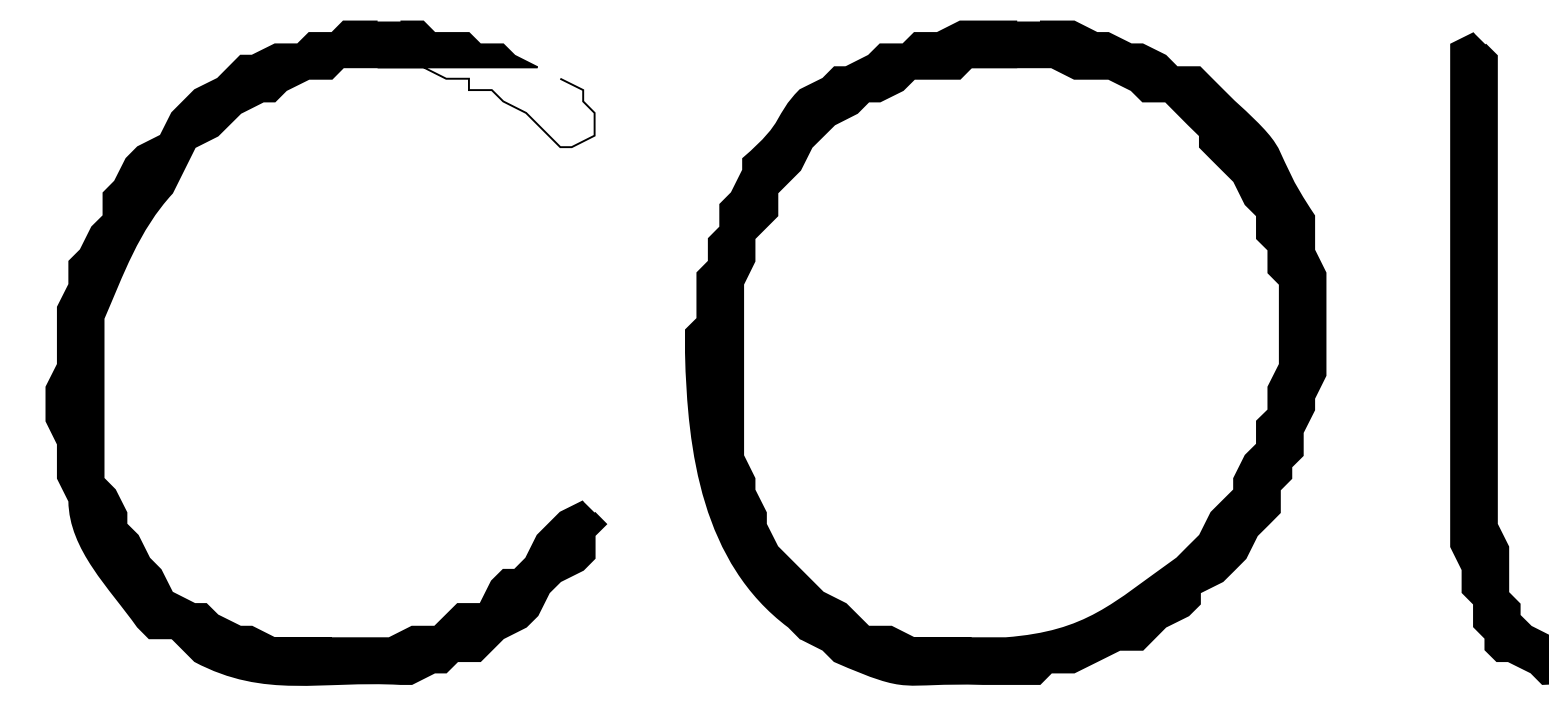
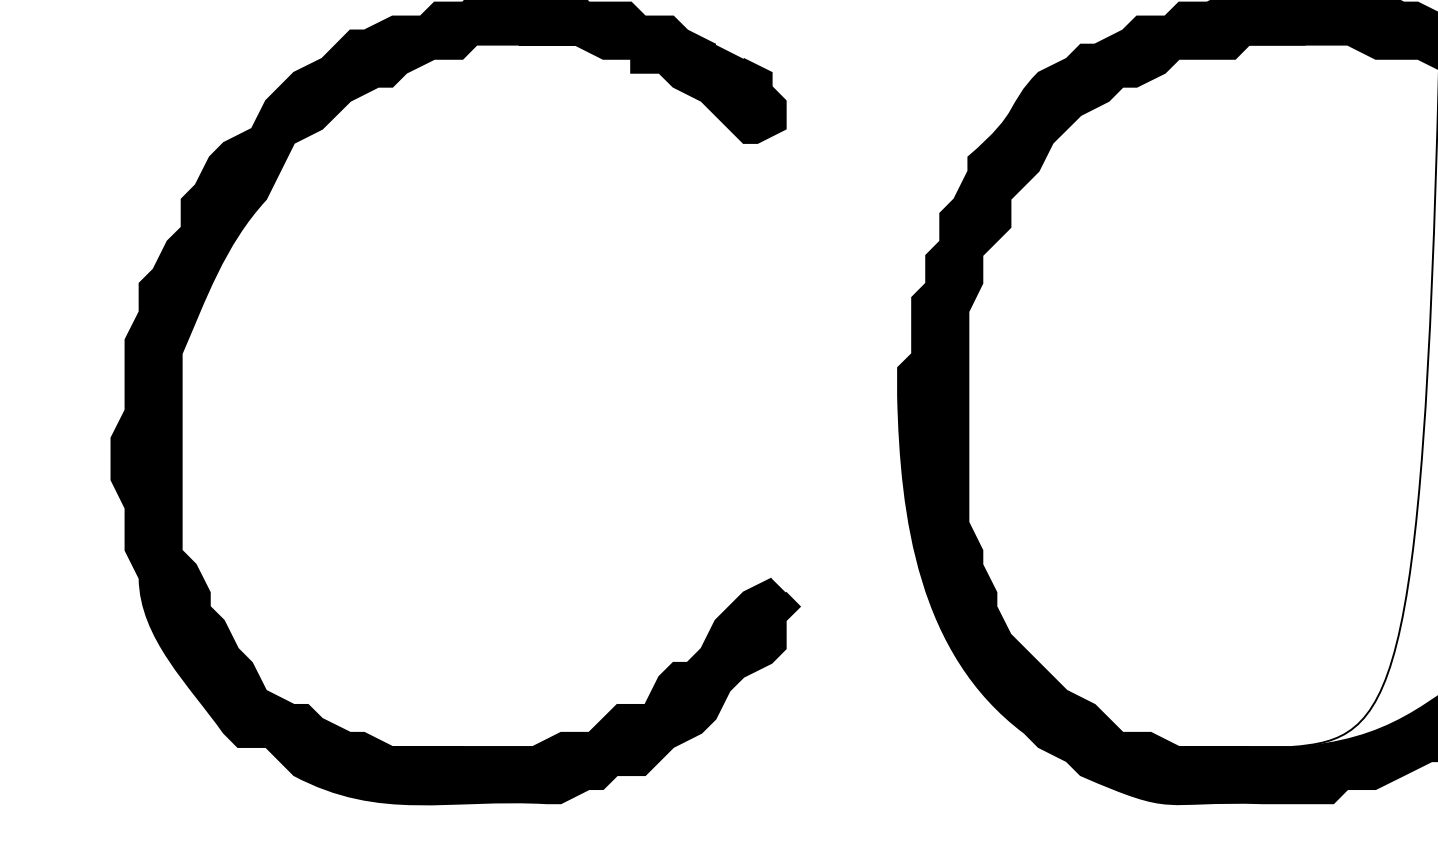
fill: (485, 107) -> (651, 94), added

